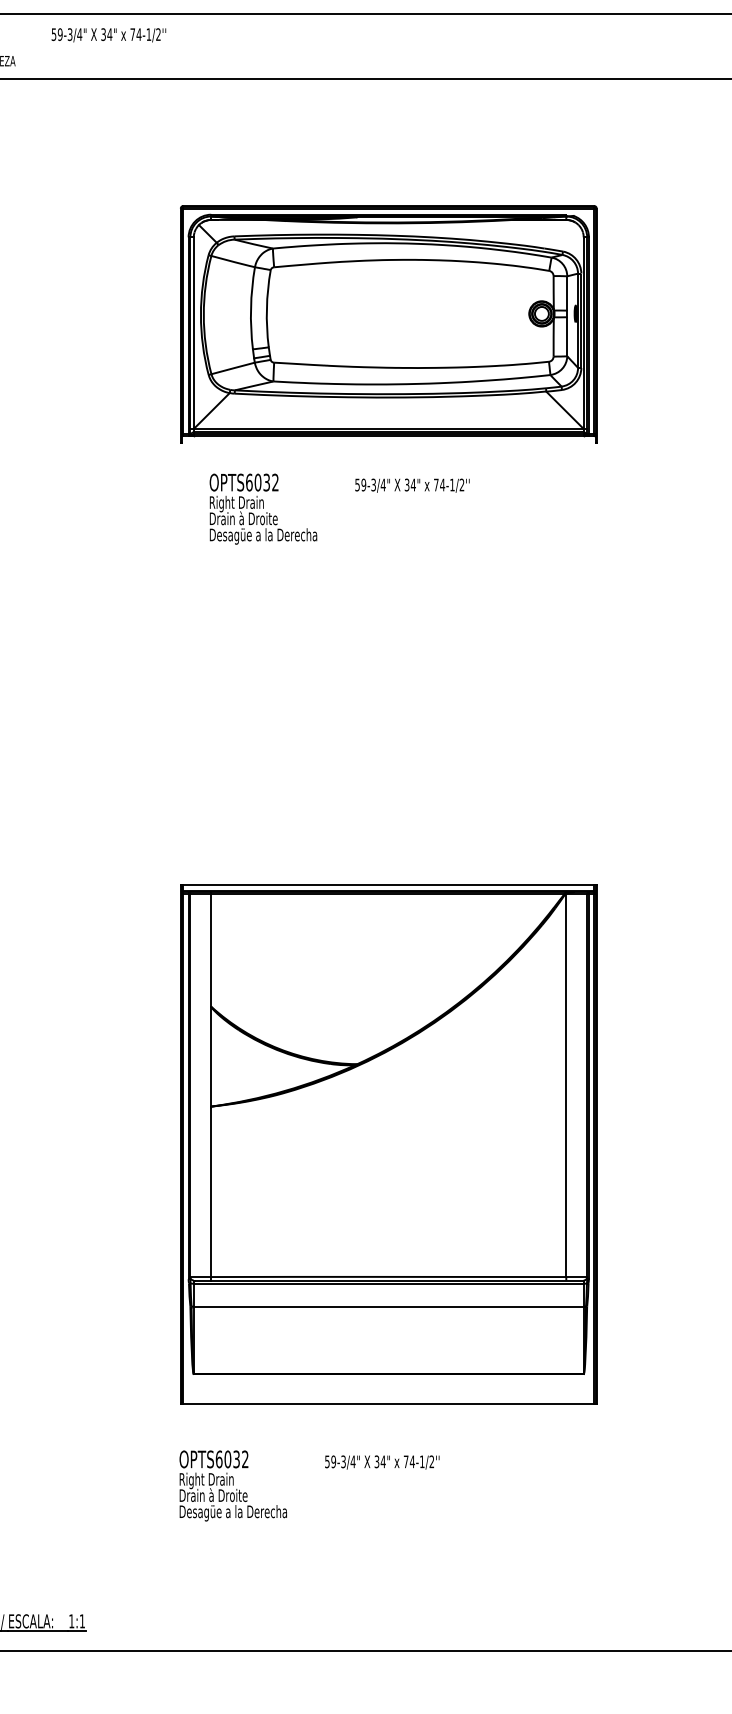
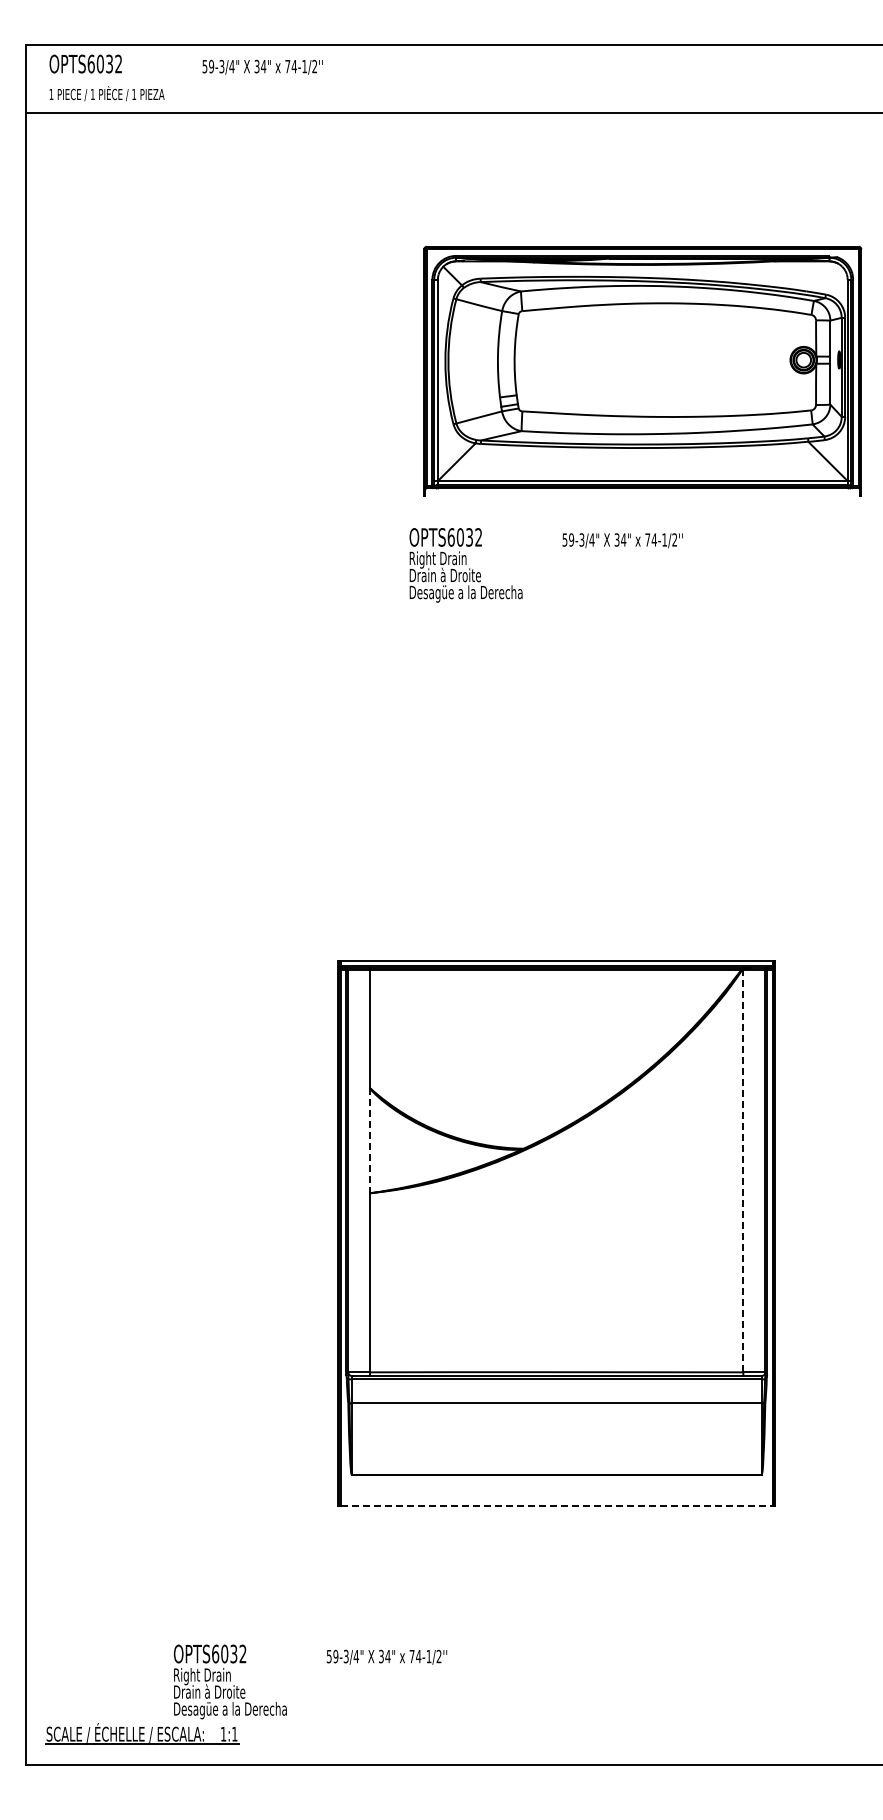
part: (388, 323) -> (642, 370), moved
text: (339, 509) -> (545, 565), moved
line: (211, 1057) -> (370, 1141), solid -> dashed
line: (566, 1084) -> (743, 1170), solid -> dashed
line: (388, 1403) -> (556, 1505), solid -> dashed
text: (309, 1485) -> (310, 1681), moved

